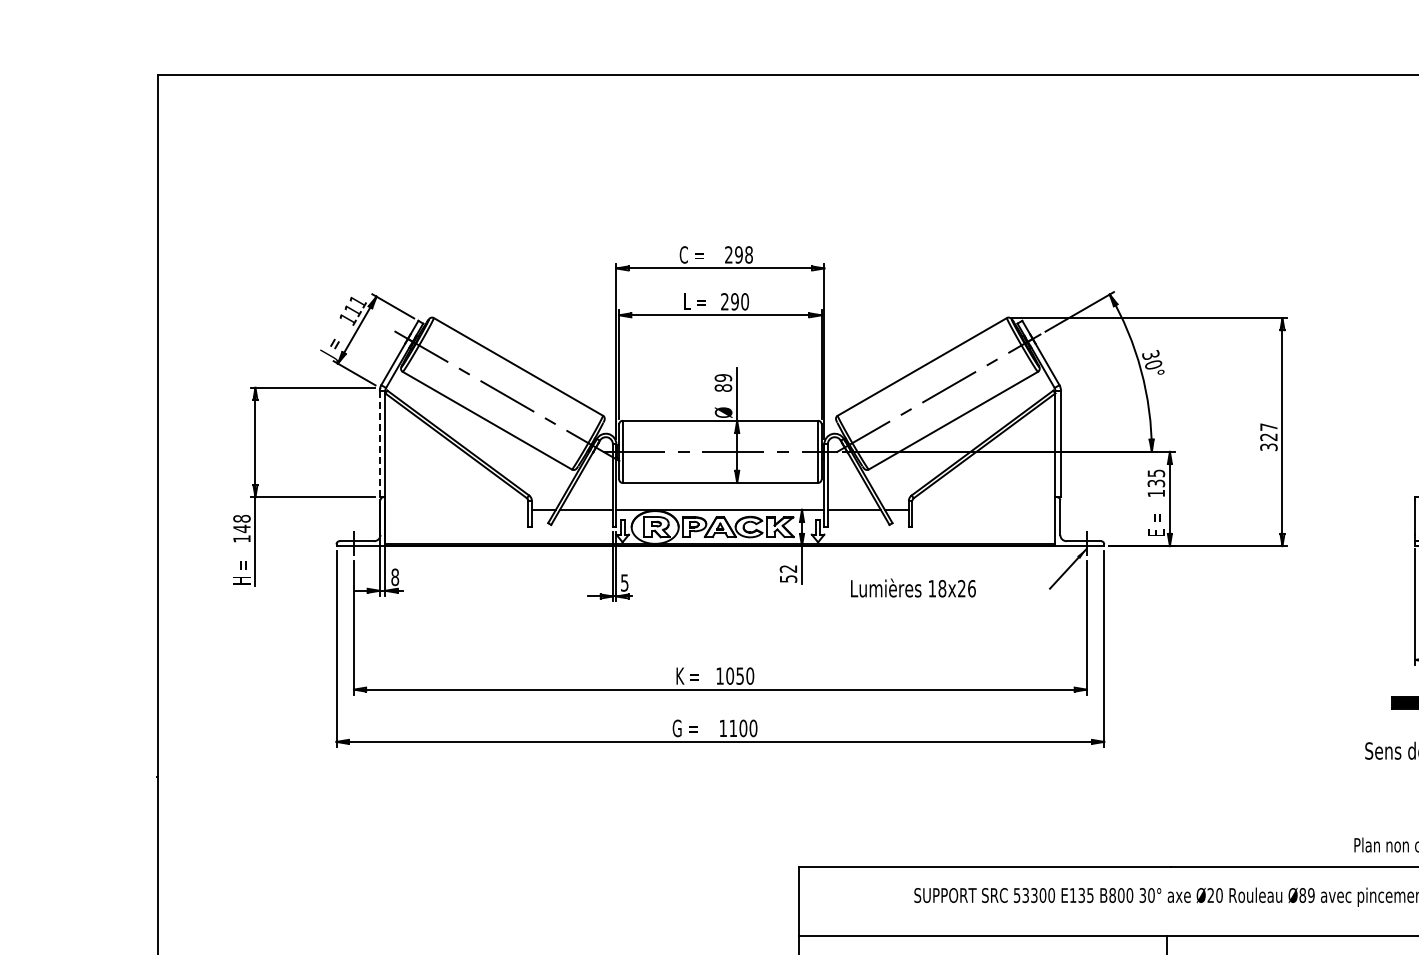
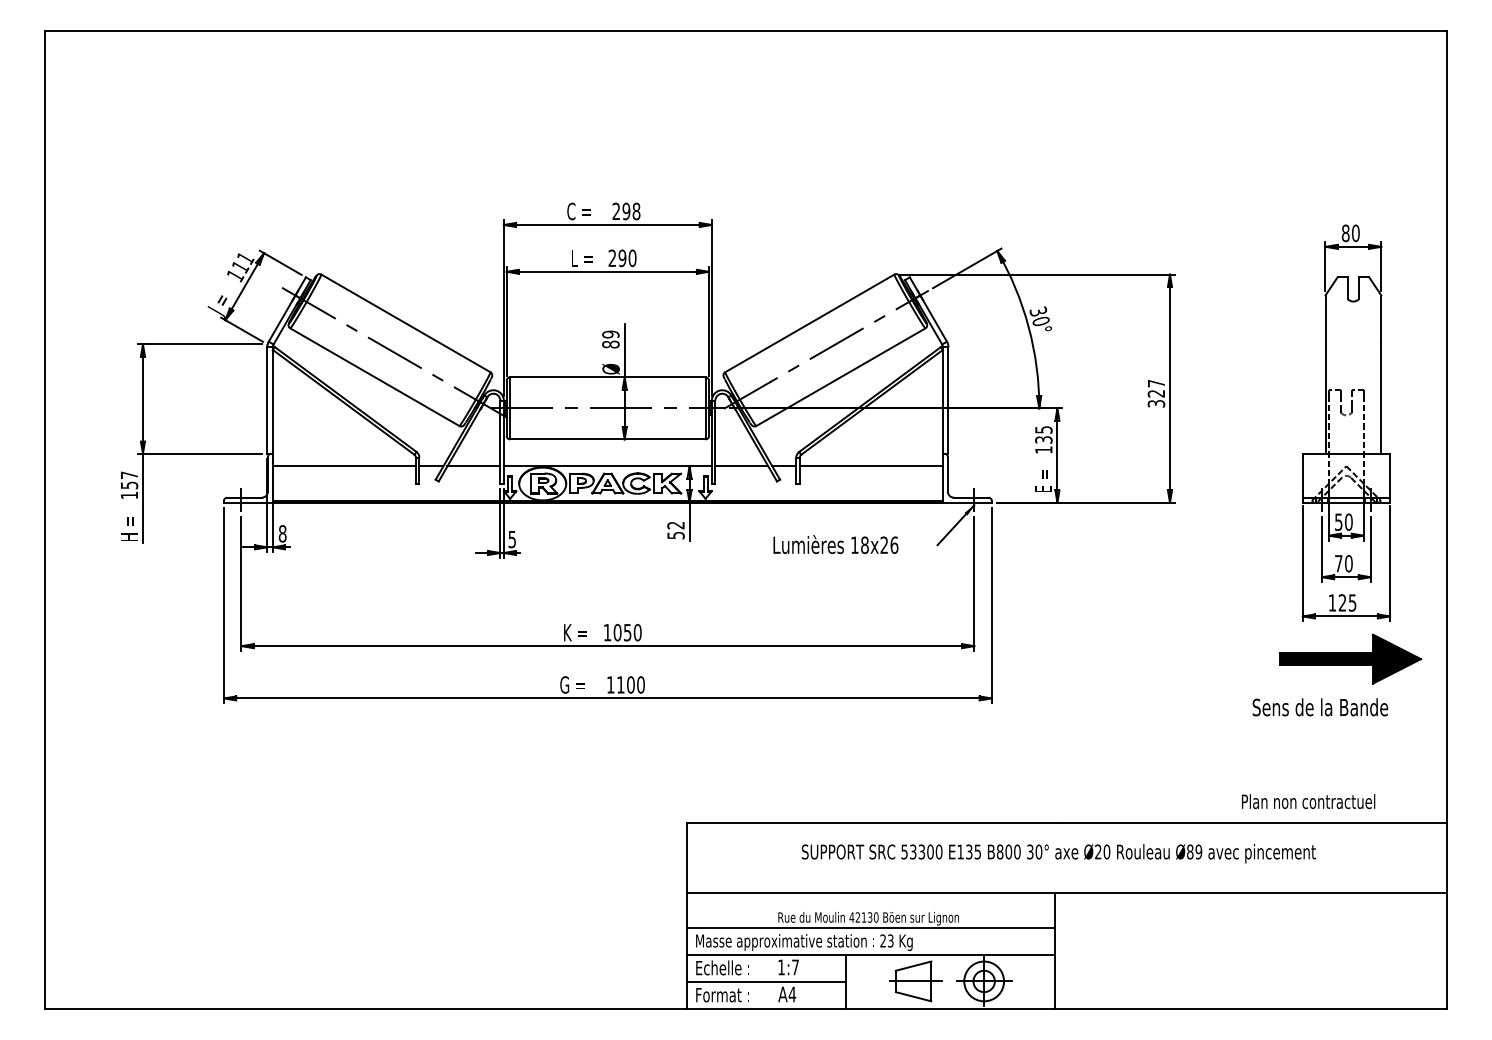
line: (380, 444) -> (267, 401), dashed -> solid
line: (456, 509) -> (343, 466), added
line: (983, 509) -> (870, 466), added
text: (242, 523) -> (129, 480), 148 -> 157
text: (913, 587) -> (835, 544), moved

